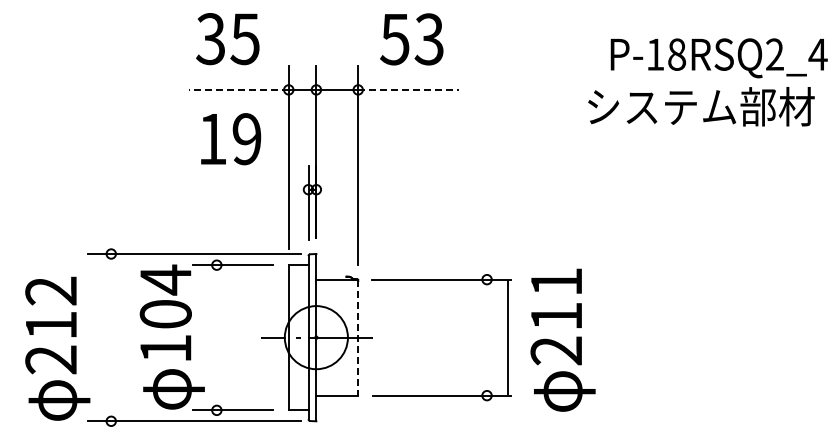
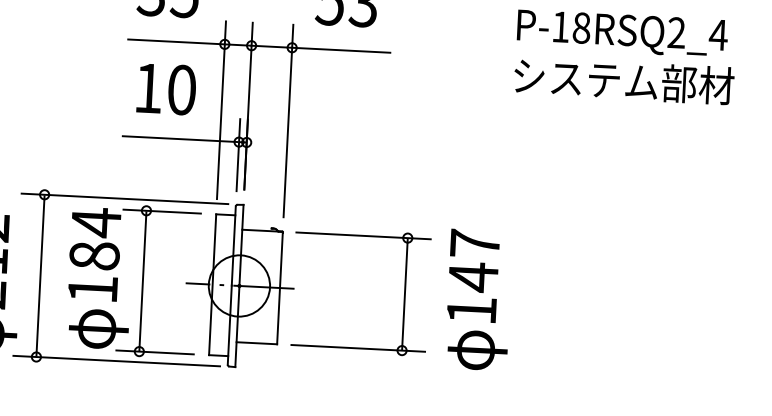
text: (718, 58) -> (621, 33), moved
line: (238, 89) -> (176, 41), dashed -> solid
line: (408, 89) -> (340, 49), dashed -> solid
text: (246, 139) -> (181, 90), 19 -> 10
line: (247, 189) -> (179, 138), added
text: (165, 313) -> (94, 255), 104 -> 184
text: (555, 316) -> (472, 277), 211 -> 147
line: (111, 337) -> (40, 275), added
line: (216, 337) -> (142, 280), added
line: (508, 337) -> (405, 294), moved
line: (358, 338) -> (280, 288), dashed -> solid

